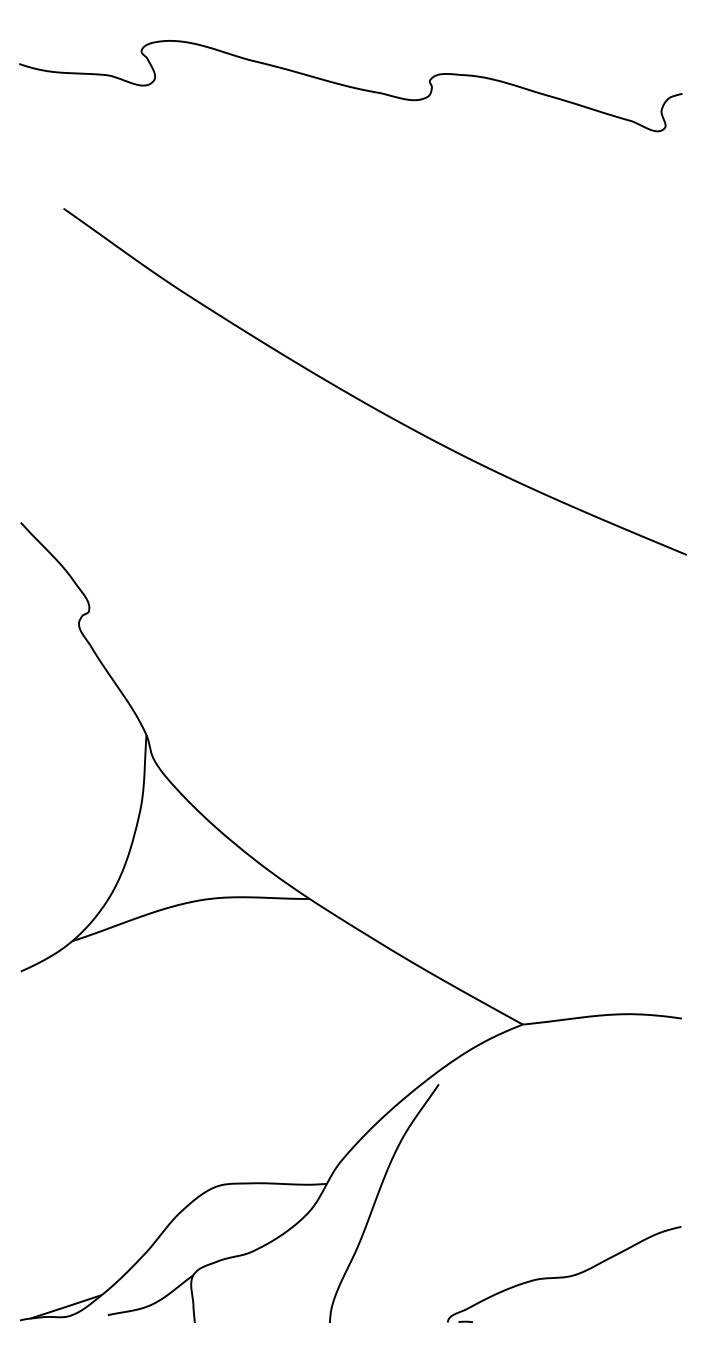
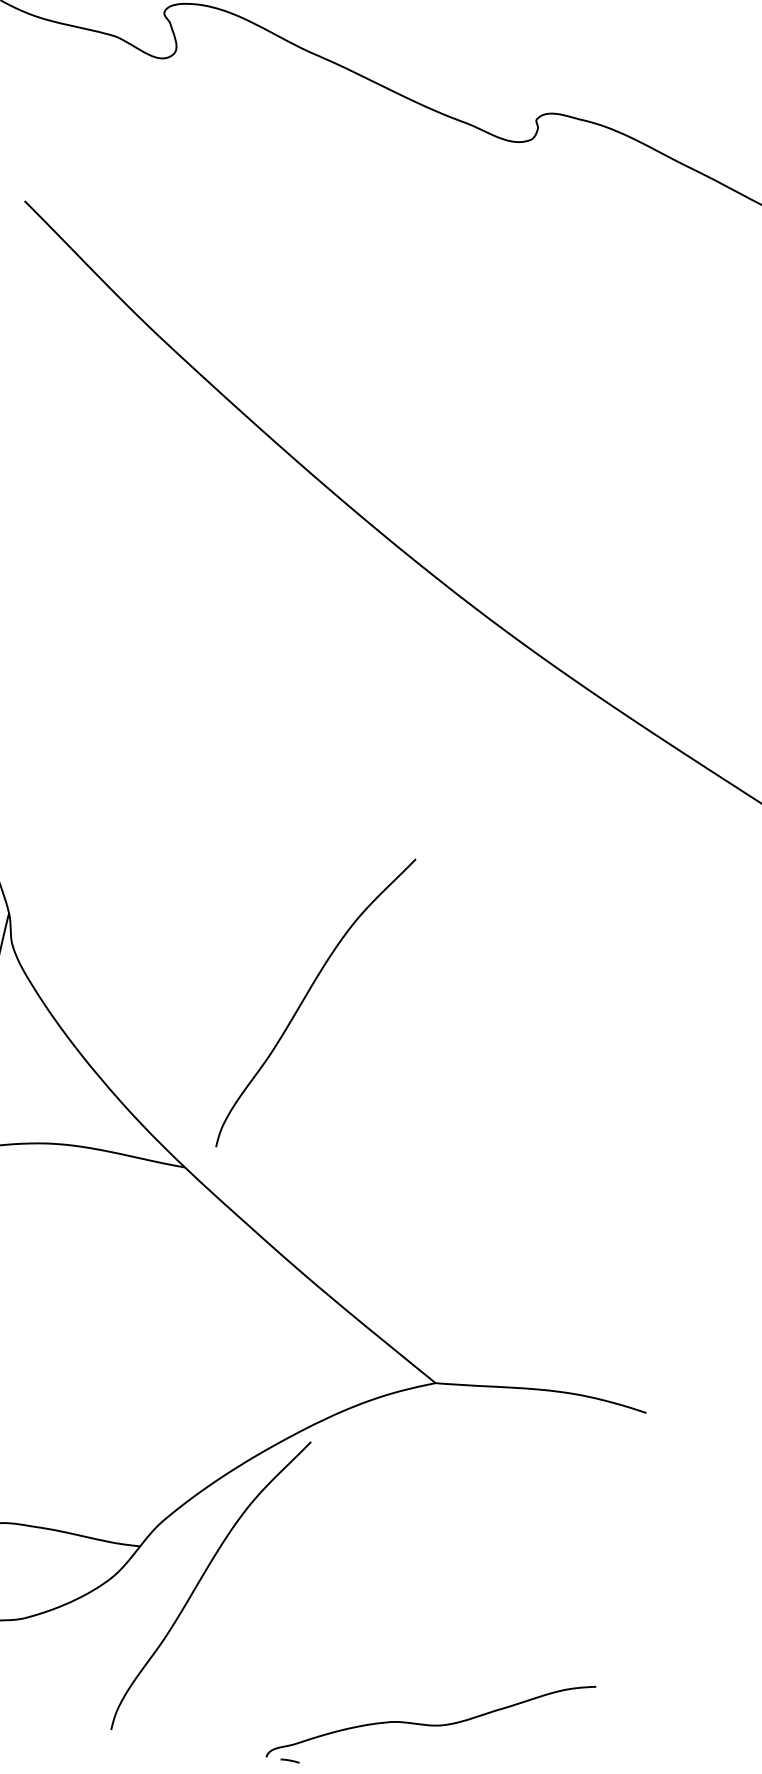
curve: (376, 758) -> (306, 998), added

